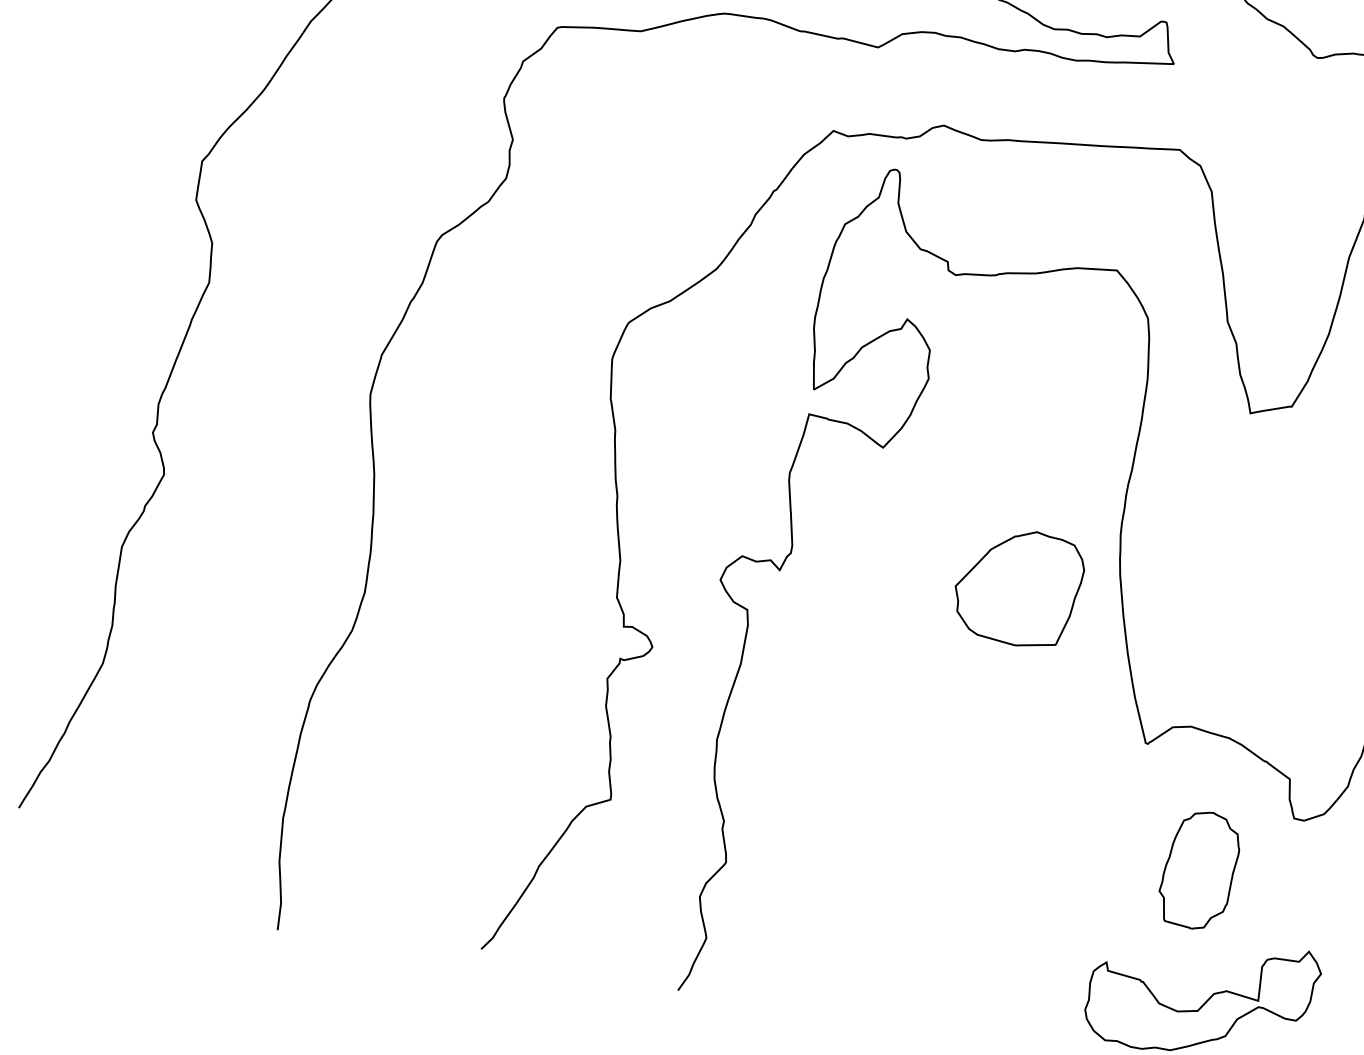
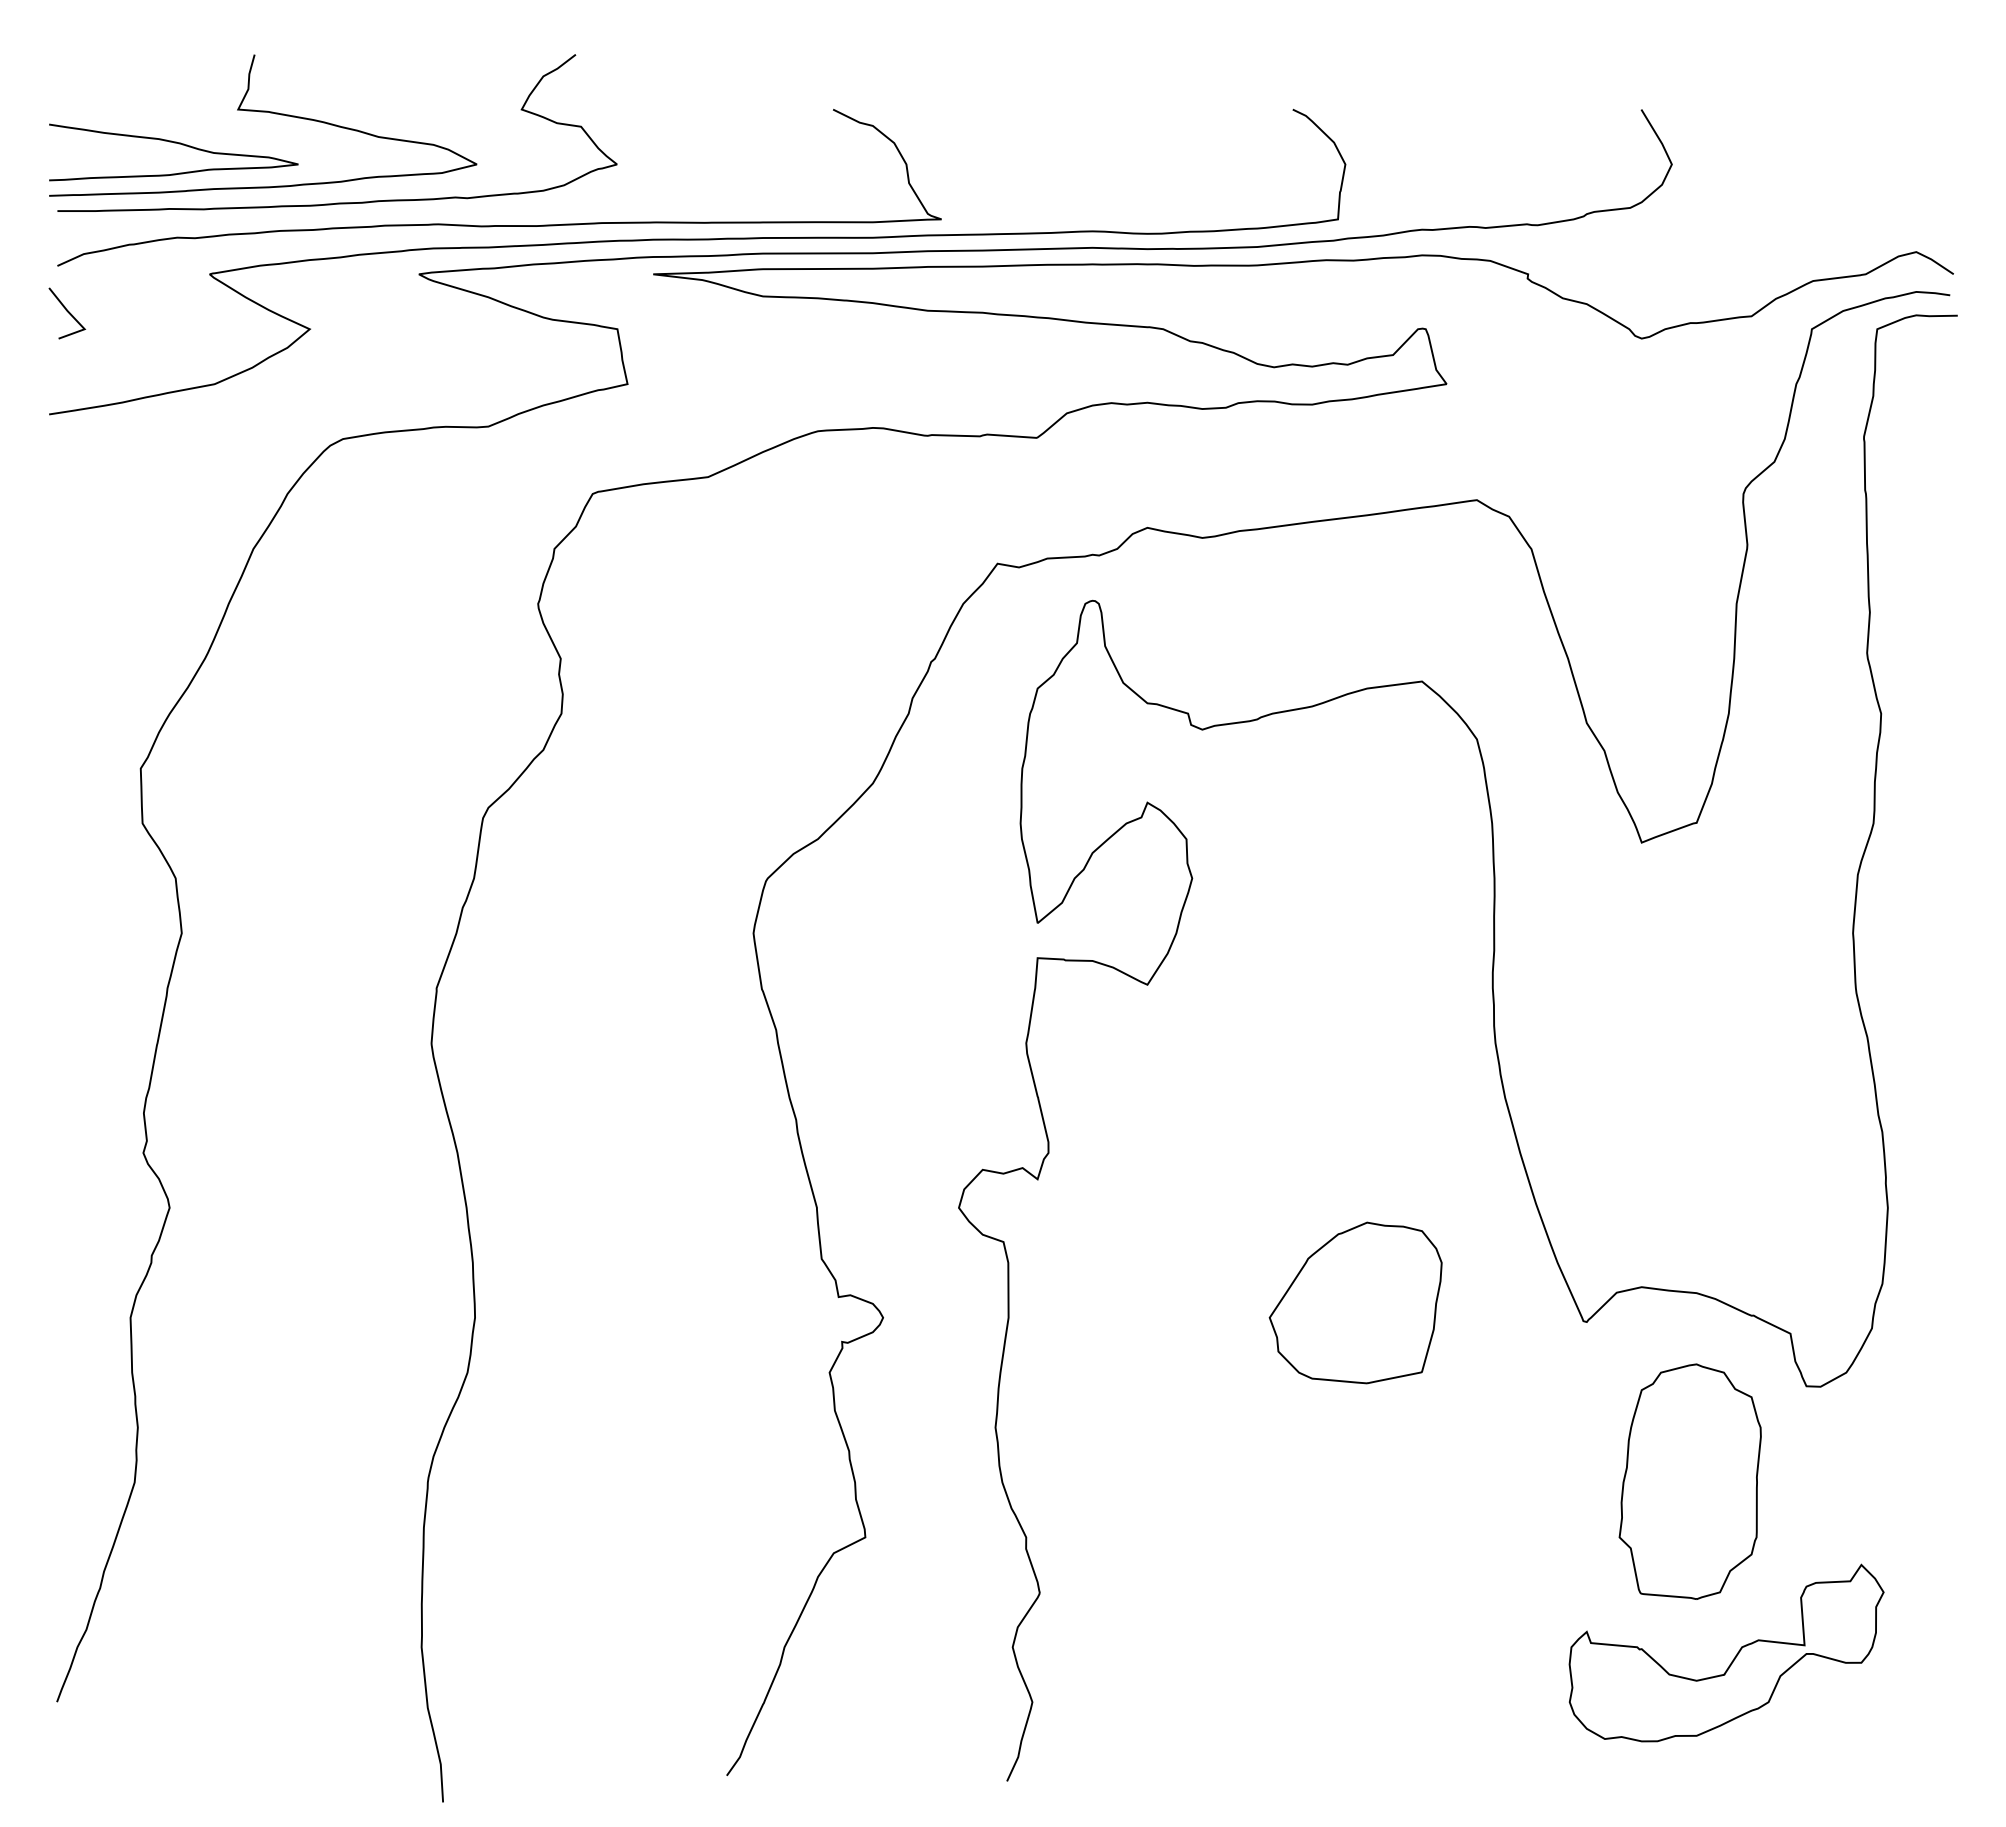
part: (1018, 586) -> (1355, 1302), moved
part: (1199, 870) -> (1689, 1481), size x1.43

